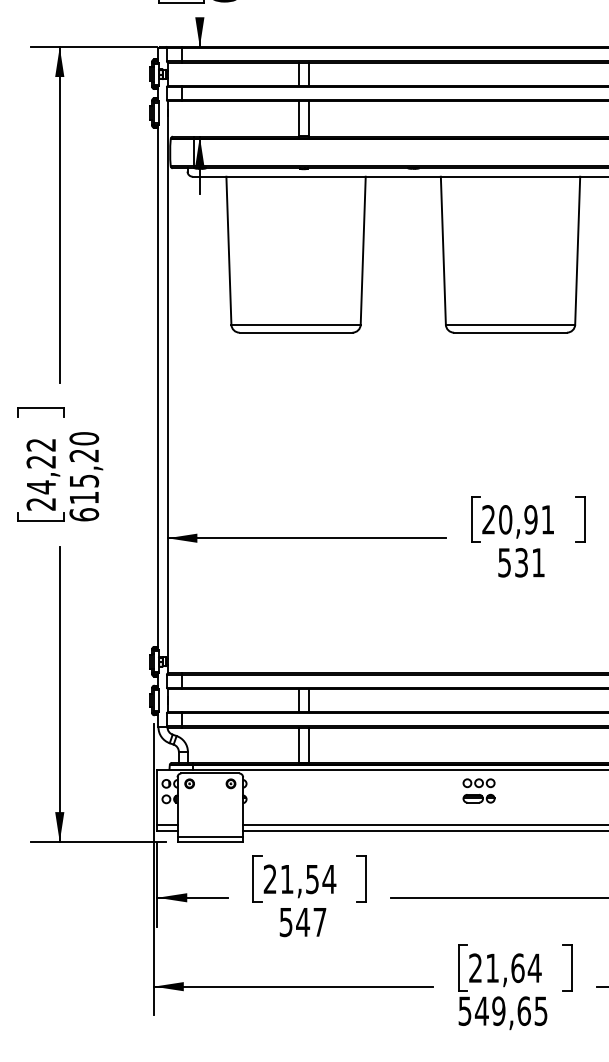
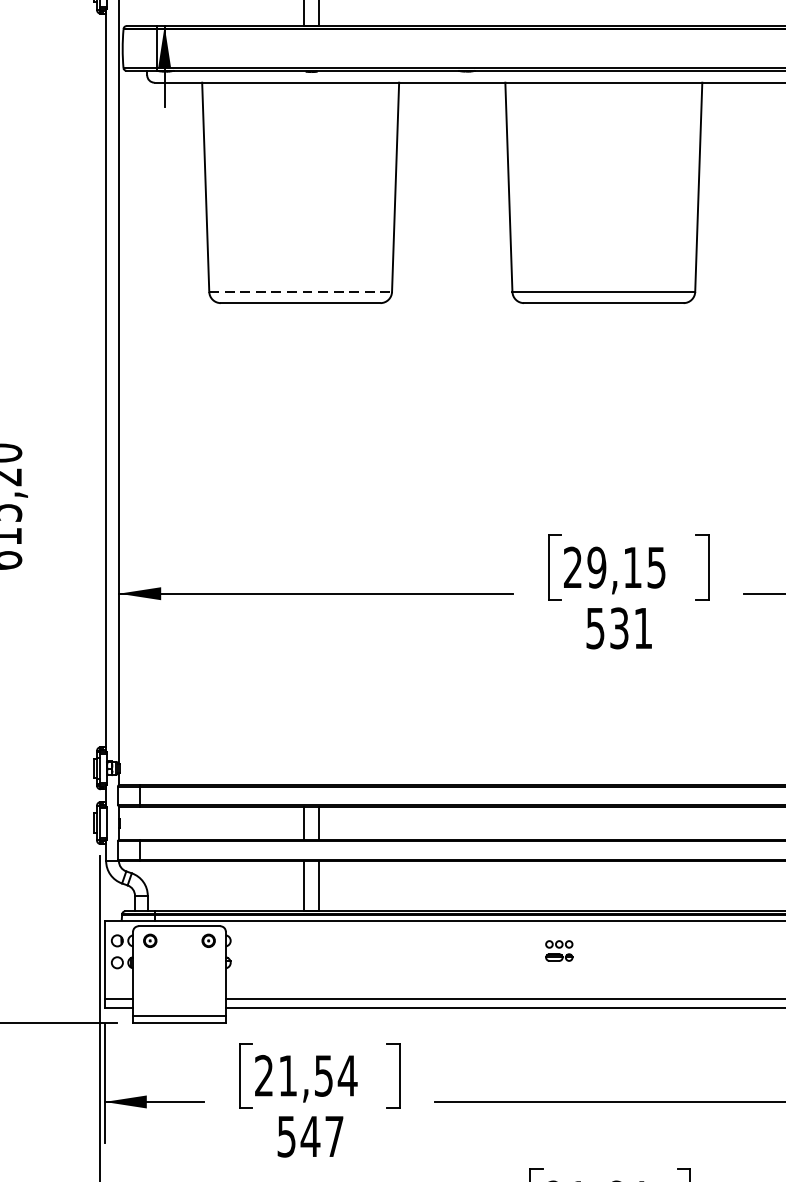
line: (296, 324) -> (301, 291), solid -> dashed
text: (526, 519) -> (626, 567), 20,91 -> 29,15
part: (478, 790) -> (558, 950), size x0.6

